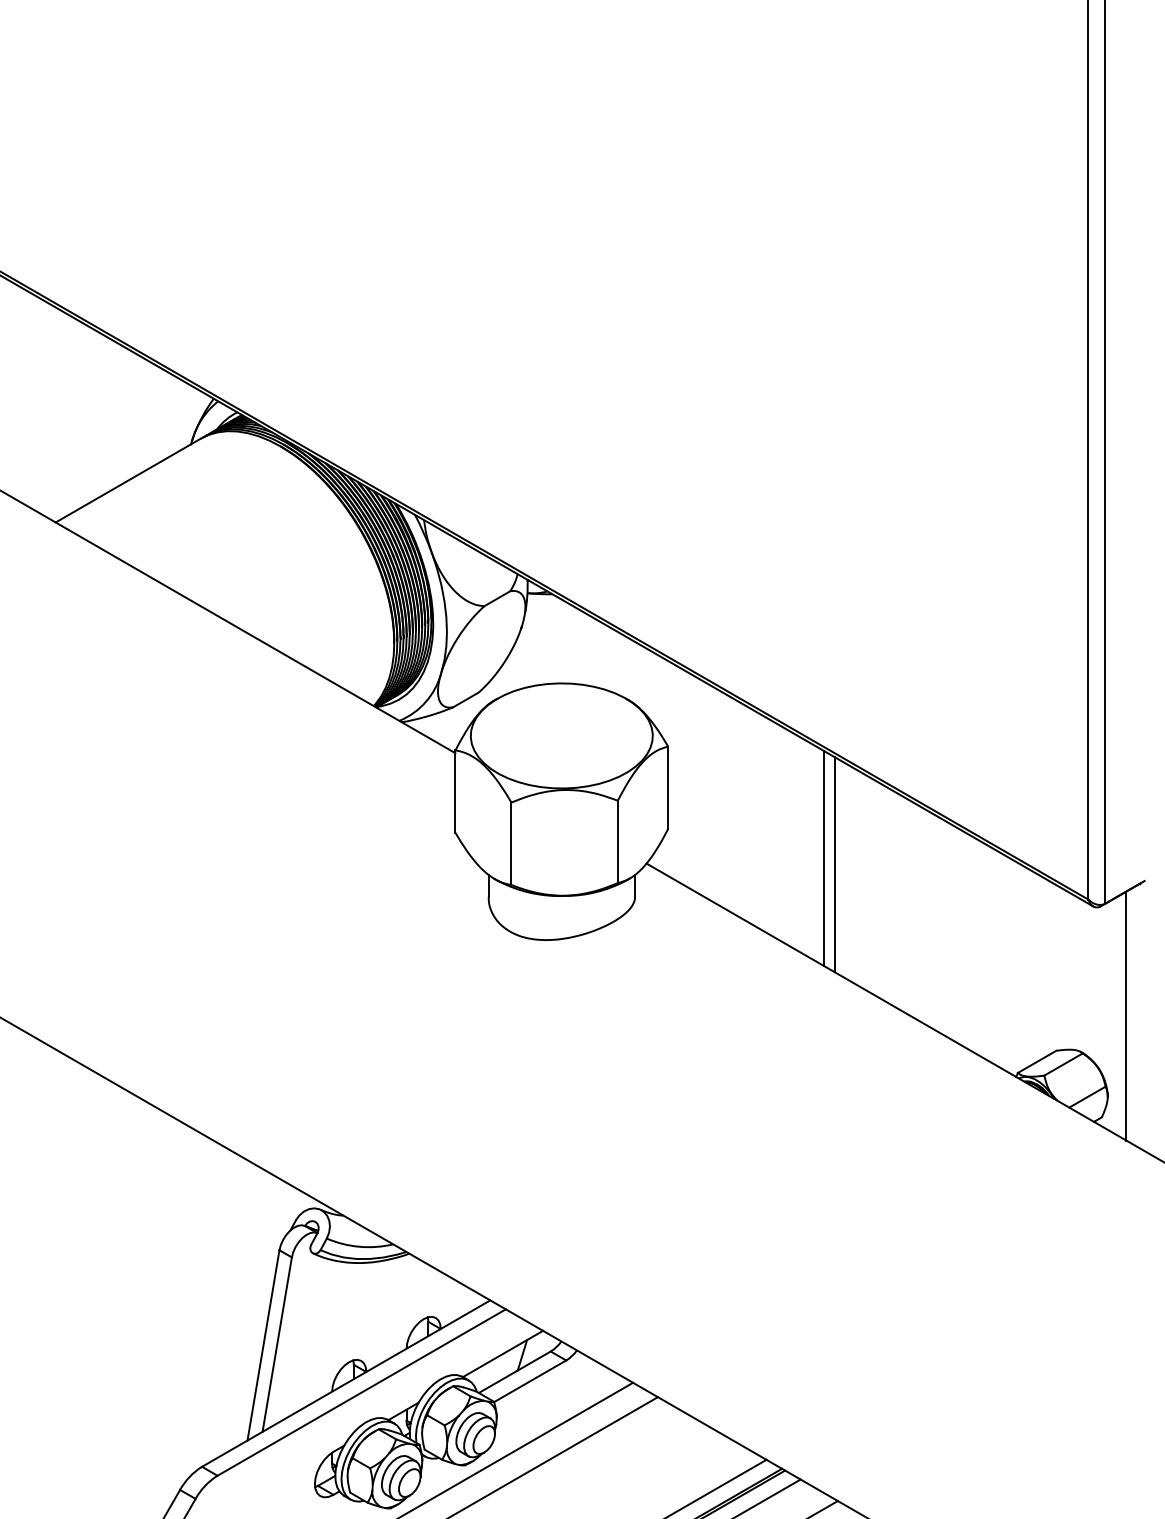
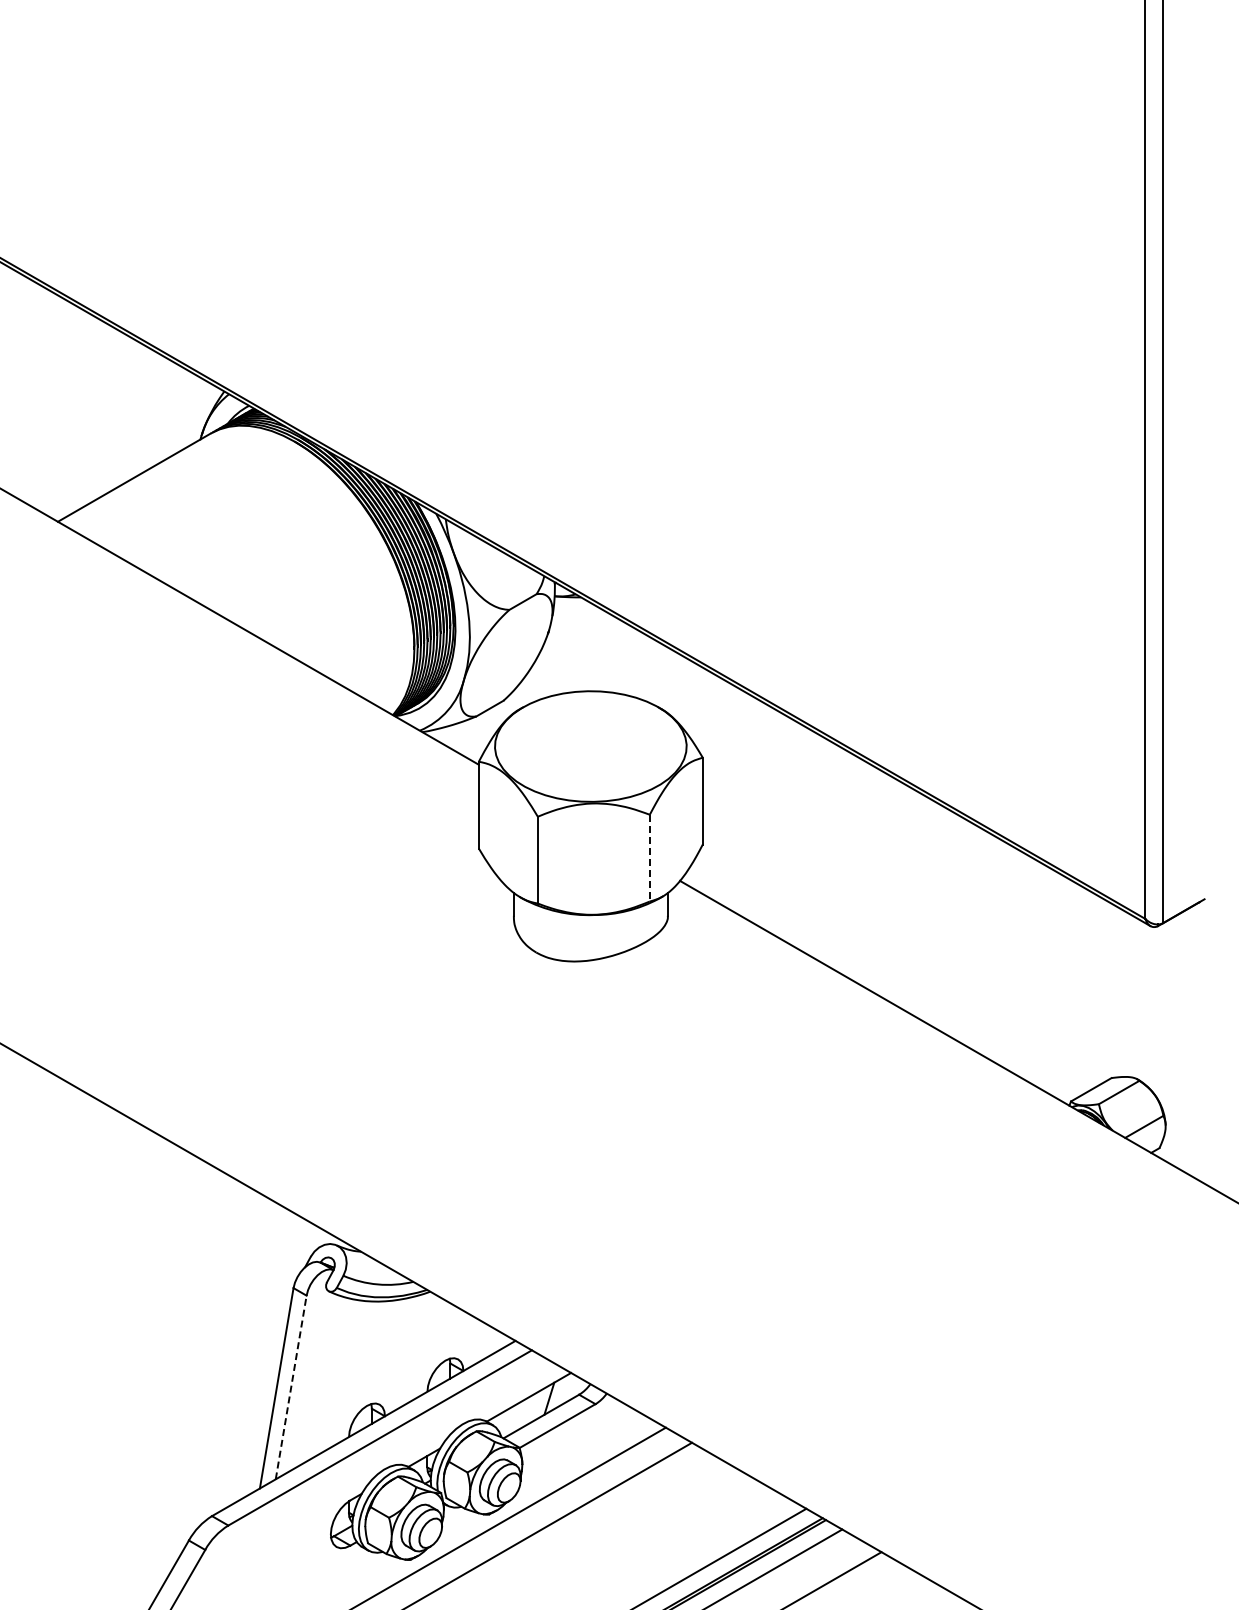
line: (617, 842) -> (649, 858), solid -> dashed
line: (824, 858) -> (867, 875), removed
line: (834, 864) -> (878, 881), removed
line: (1126, 1016) -> (1185, 1041), removed
line: (277, 1344) -> (291, 1387), solid -> dashed

